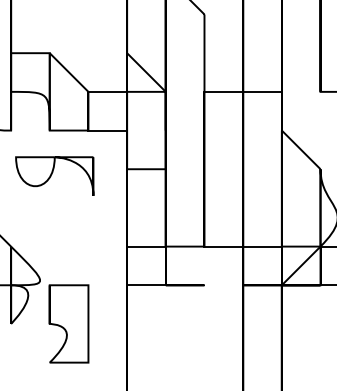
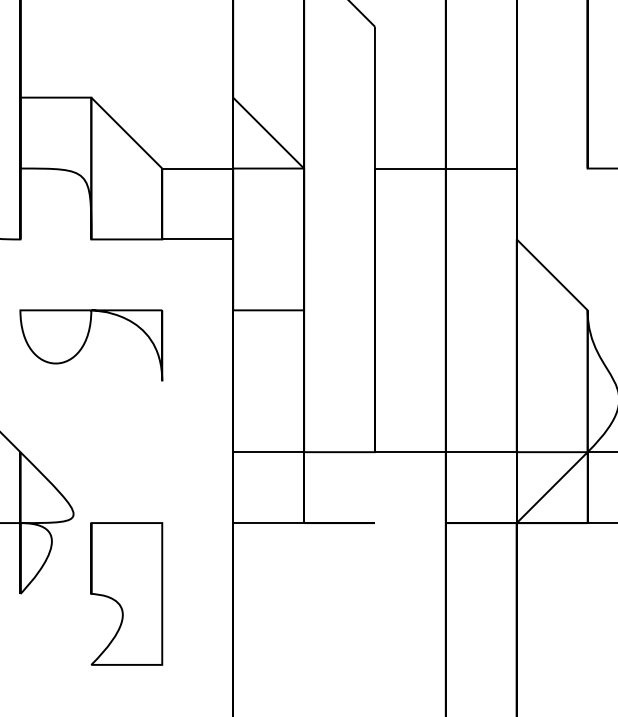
part: (54, 175) -> (90, 343), moved

